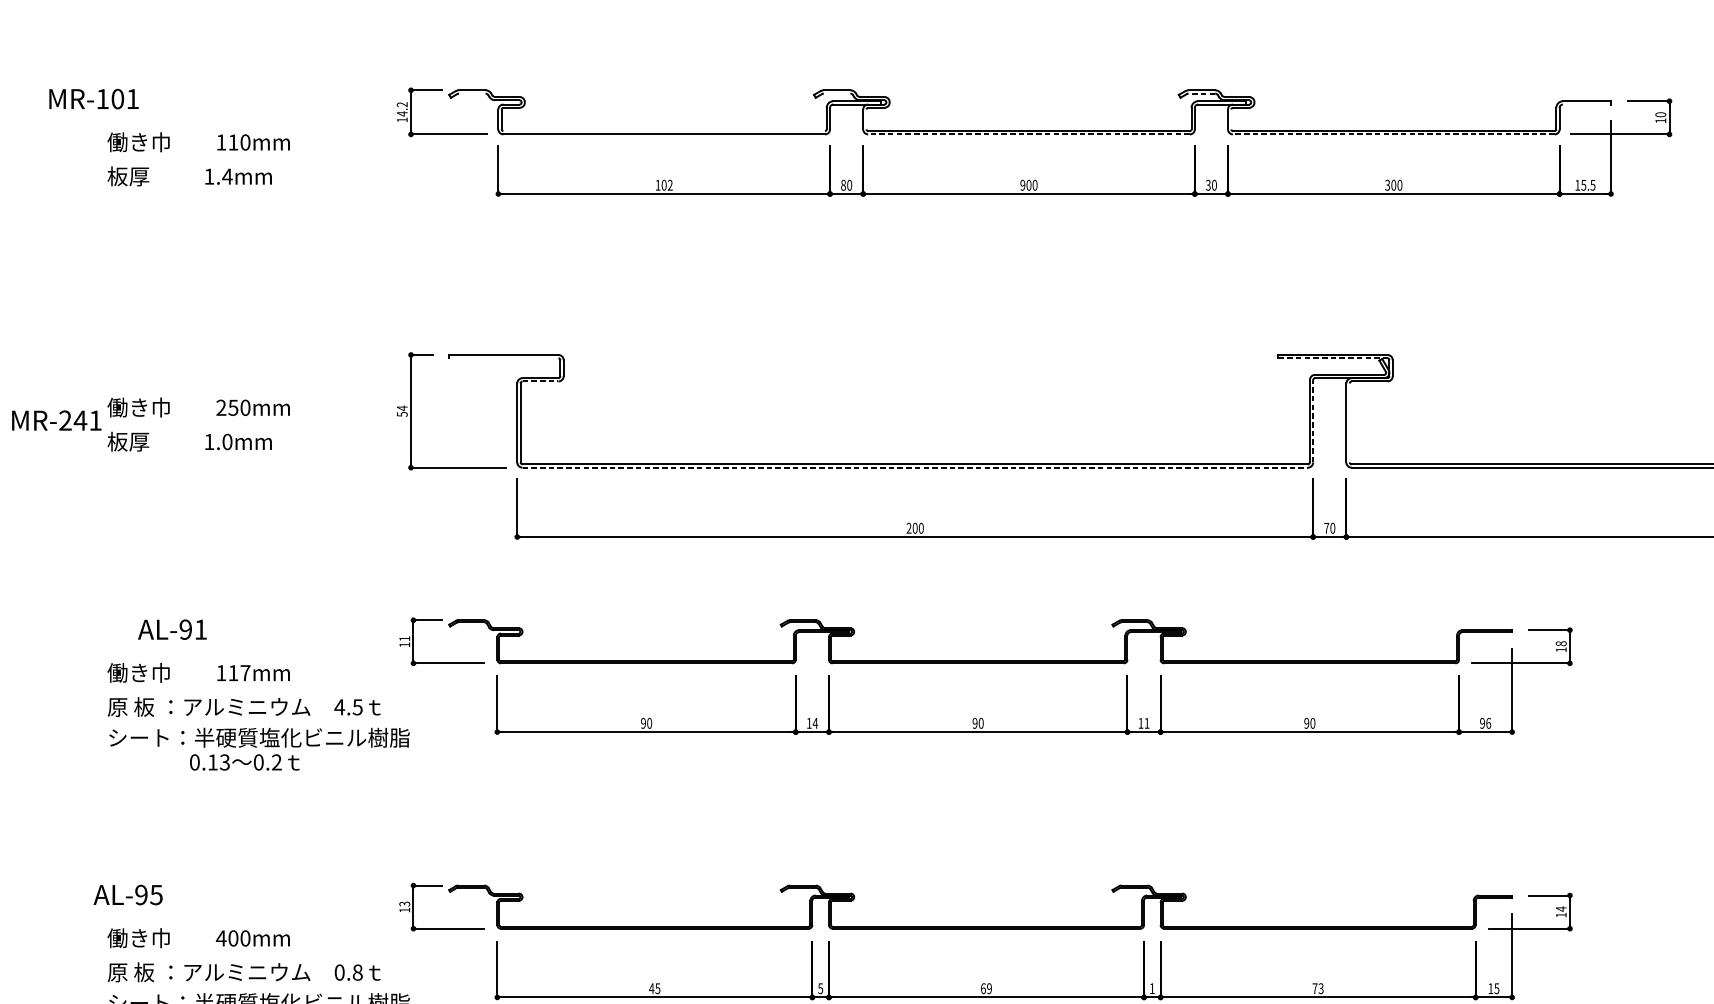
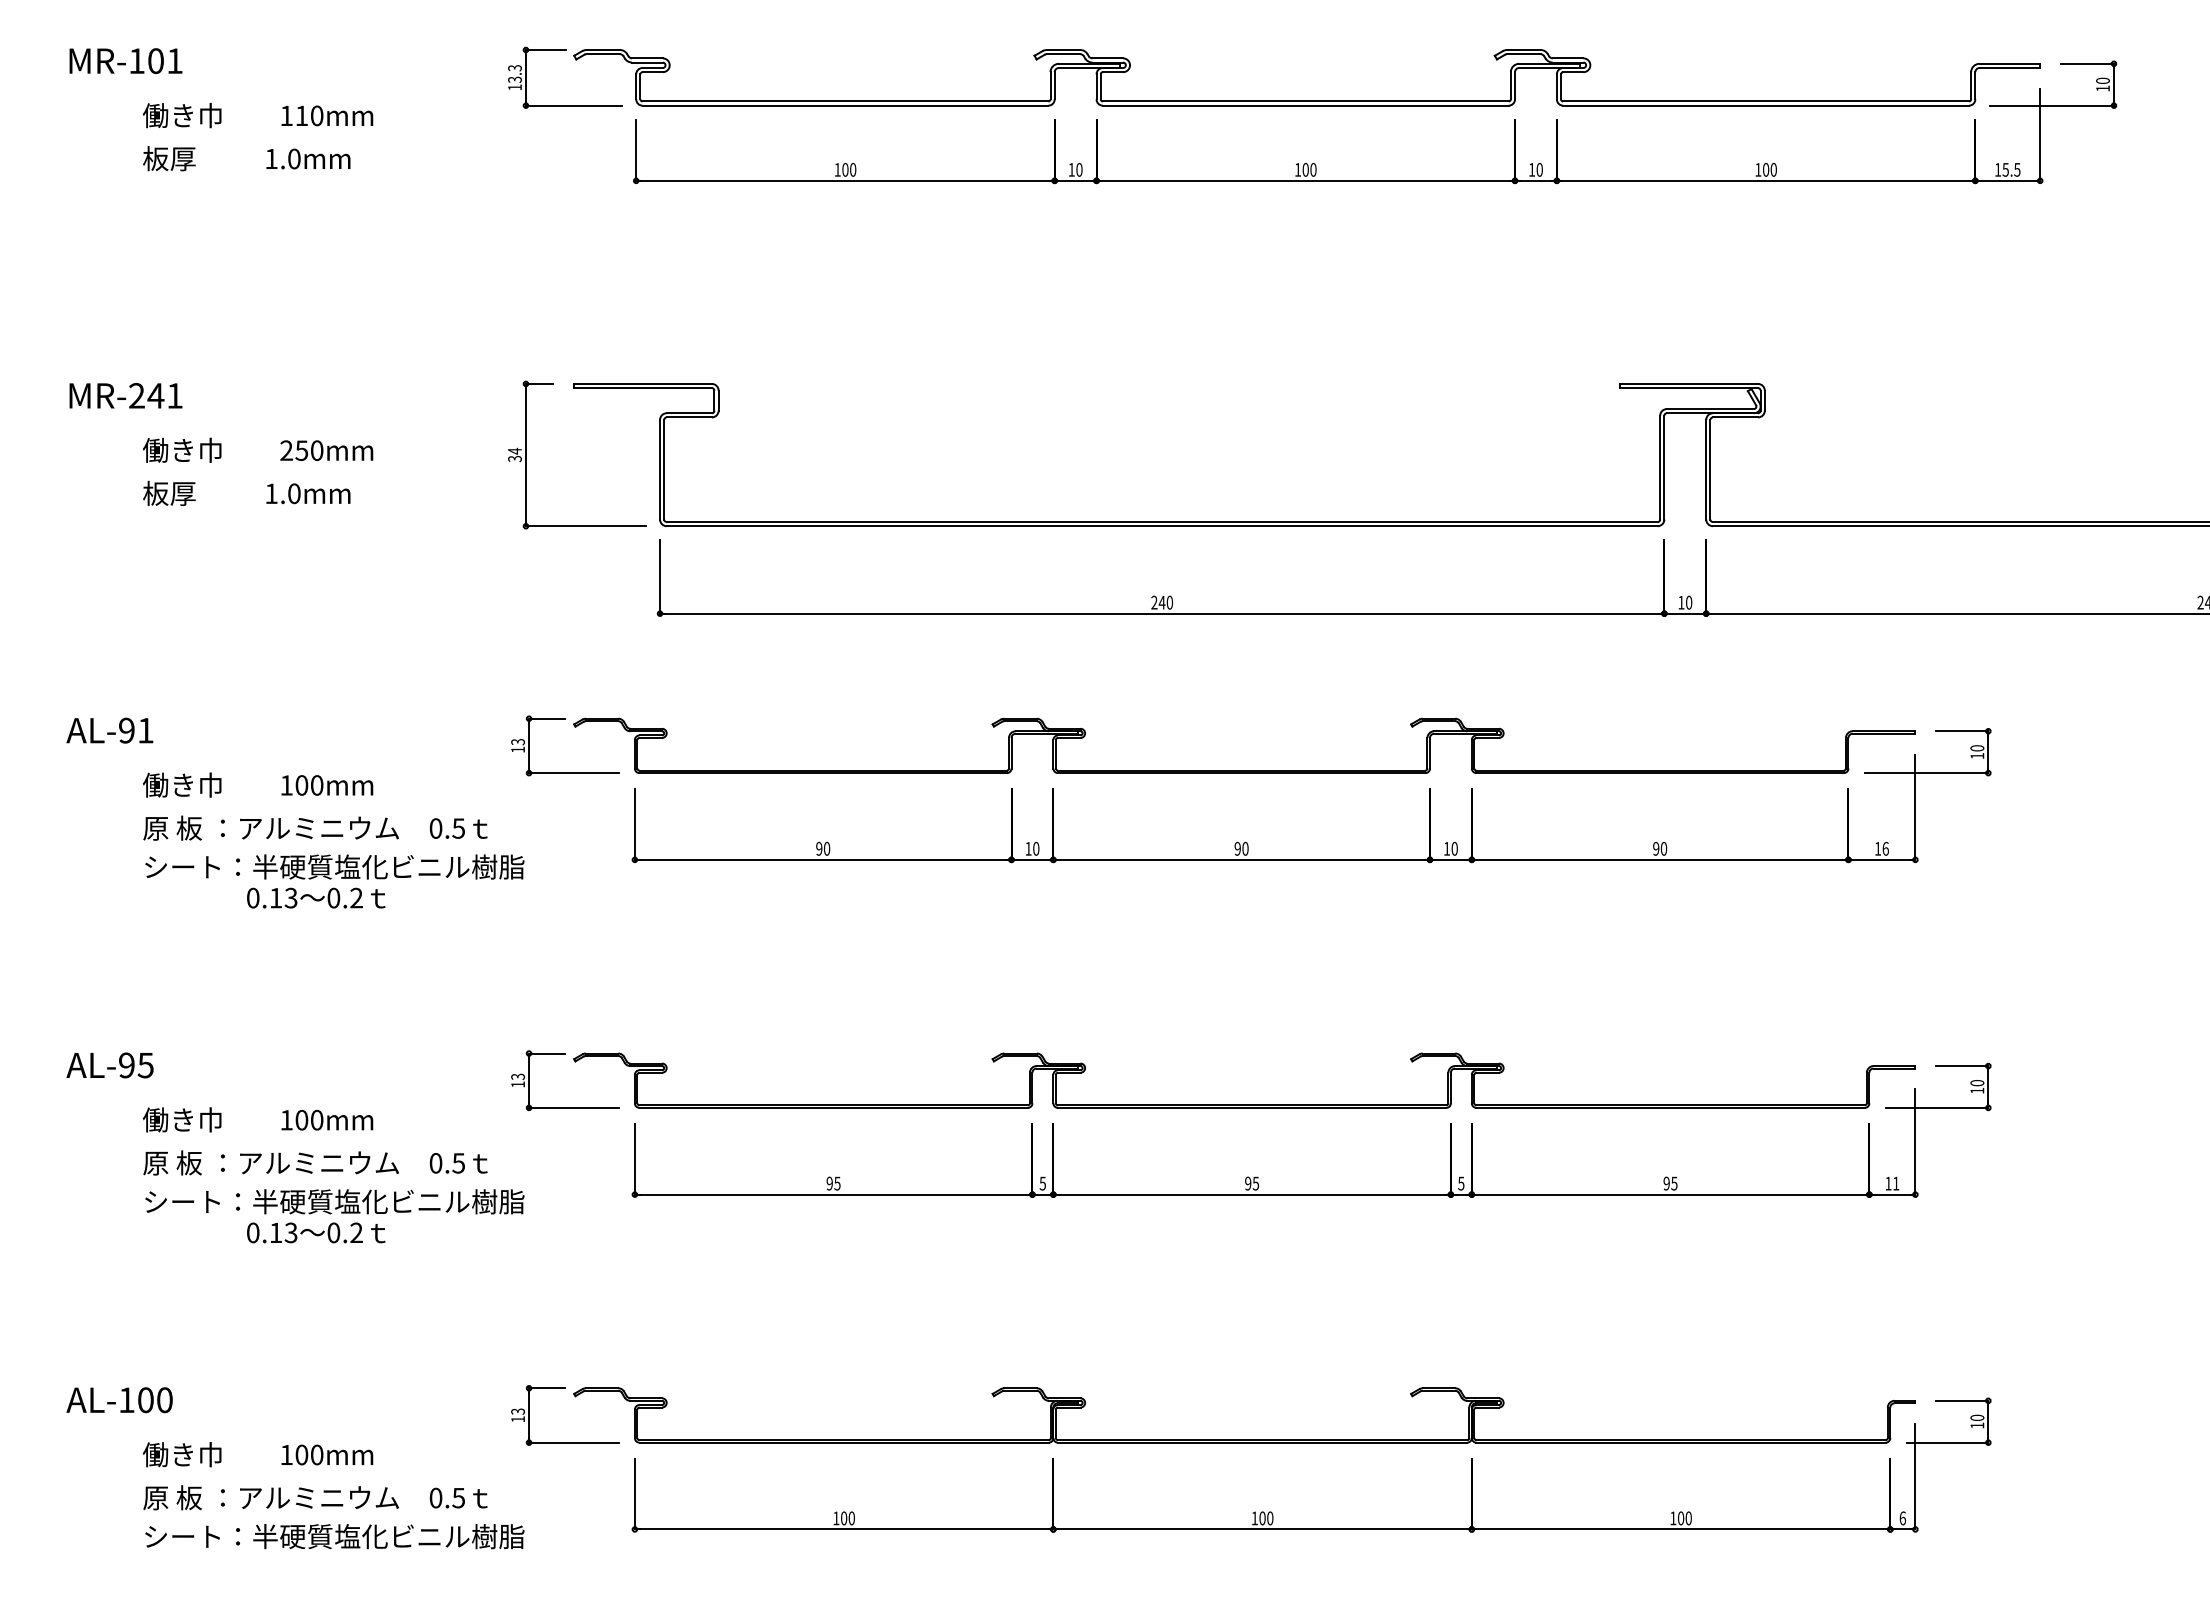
line: (472, 93) -> (603, 54), added
line: (837, 93) -> (1063, 54), added
line: (1201, 93) -> (1523, 54), dashed -> solid
line: (1586, 104) -> (2009, 68), added
text: (401, 109) -> (514, 74), 14.2 -> 13.3
line: (866, 119) -> (1100, 86), added
line: (1231, 119) -> (1561, 86), added
line: (664, 131) -> (845, 101), added
line: (1028, 134) -> (1305, 105), dashed -> solid
line: (1394, 134) -> (1766, 105), dashed -> solid
text: (227, 176) -> (294, 158), 1.4mm -> 1.0mm
text: (670, 184) -> (853, 169), 102 -> 100
text: (843, 184) -> (1071, 169), 80 -> 10
text: (1022, 184) -> (1297, 169), 900 -> 100
text: (1207, 184) -> (1531, 169), 30 -> 10
text: (1387, 184) -> (1758, 169), 300 -> 100
line: (503, 358) -> (642, 388), added
line: (1333, 358) -> (1689, 388), dashed -> solid
line: (540, 381) -> (689, 417), dashed -> solid
text: (401, 414) -> (514, 458), 54 -> 34
text: (56, 420) -> (125, 395), moved
line: (1313, 421) -> (1664, 467), dashed -> solid
line: (1349, 422) -> (1710, 469), added
line: (915, 467) -> (1162, 526), dashed -> solid
text: (914, 528) -> (1161, 602), 200 -> 240
text: (1326, 528) -> (1681, 602), 70 -> 10
text: (172, 629) -> (109, 730), moved
text: (405, 639) -> (518, 742), 11 -> 13
text: (1561, 643) -> (1977, 748), 18 -> 10
text: (239, 673) -> (309, 785), 117mm -> 100mm
text: (339, 707) -> (435, 828), 4.5 -> 0.5
text: (814, 723) -> (1035, 848), 14 -> 10
text: (1146, 723) -> (1454, 848), 11 -> 10
text: (1482, 723) -> (1877, 848), 96 -> 16
text: (127, 895) -> (109, 1065), moved
text: (1561, 908) -> (1977, 1082), 14 -> 10
text: (221, 938) -> (286, 1120), 400mm -> 100mm
text: (357, 972) -> (458, 1163), 0.8 -> 0.5
text: (651, 988) -> (829, 1183), 45 -> 95
text: (986, 988) -> (1252, 1183), 69 -> 95
text: (1152, 988) -> (1461, 1183), 1 -> 5
text: (1318, 988) -> (1670, 1183), 73 -> 95
text: (1497, 988) -> (1896, 1183), 15 -> 11

